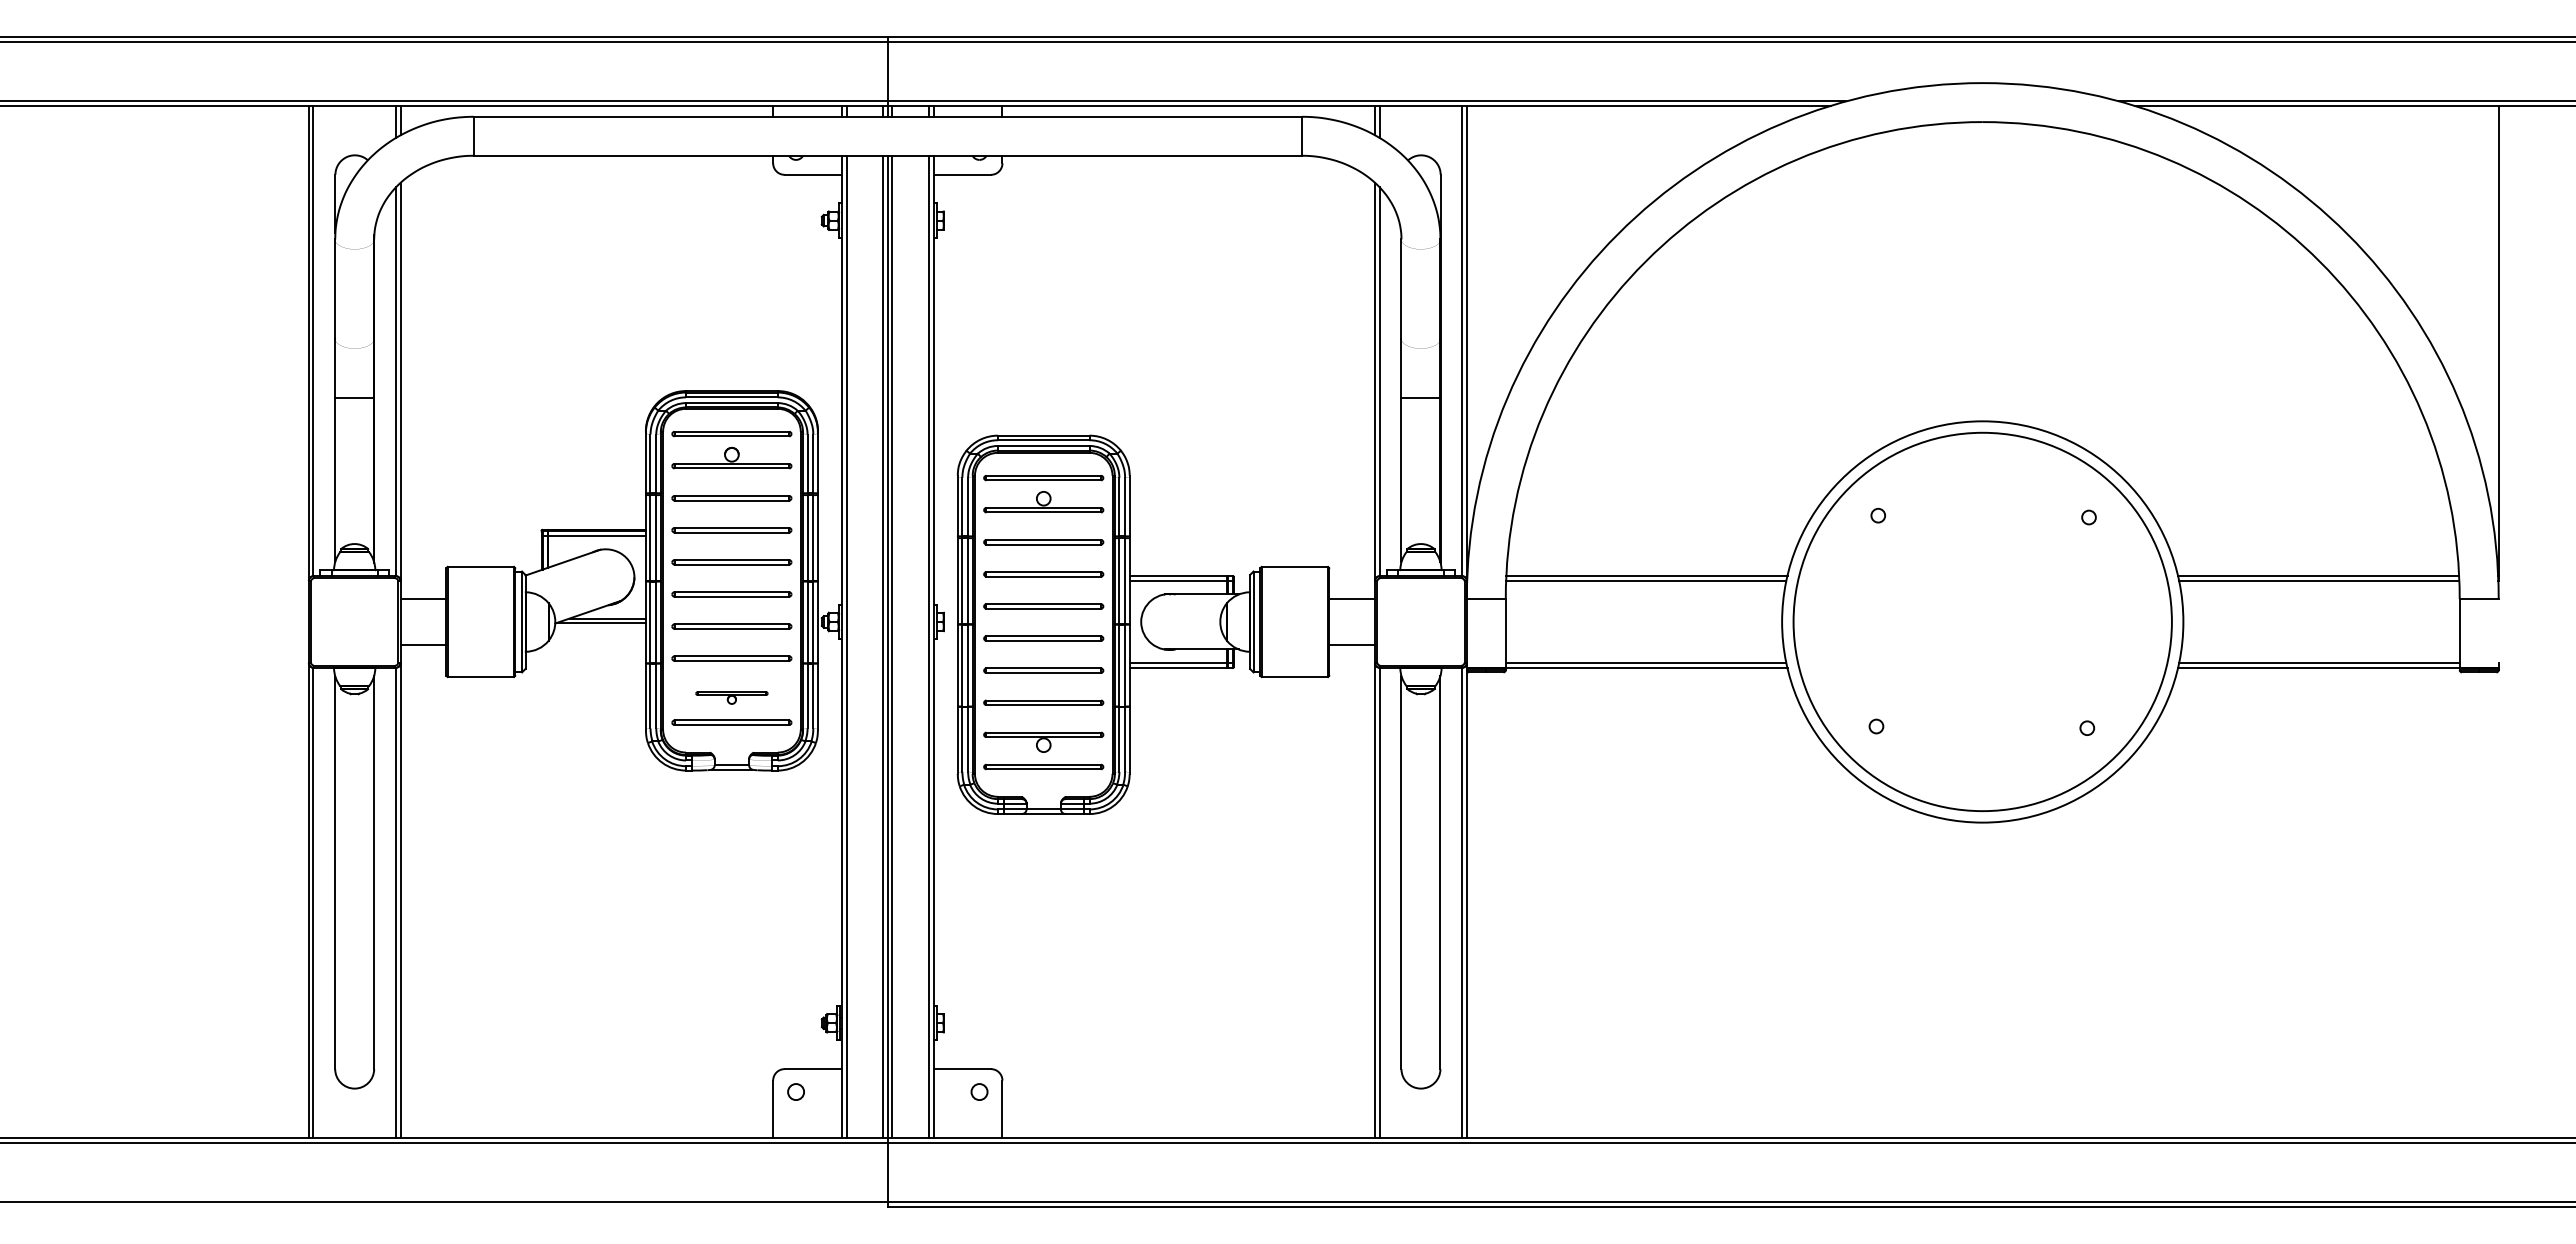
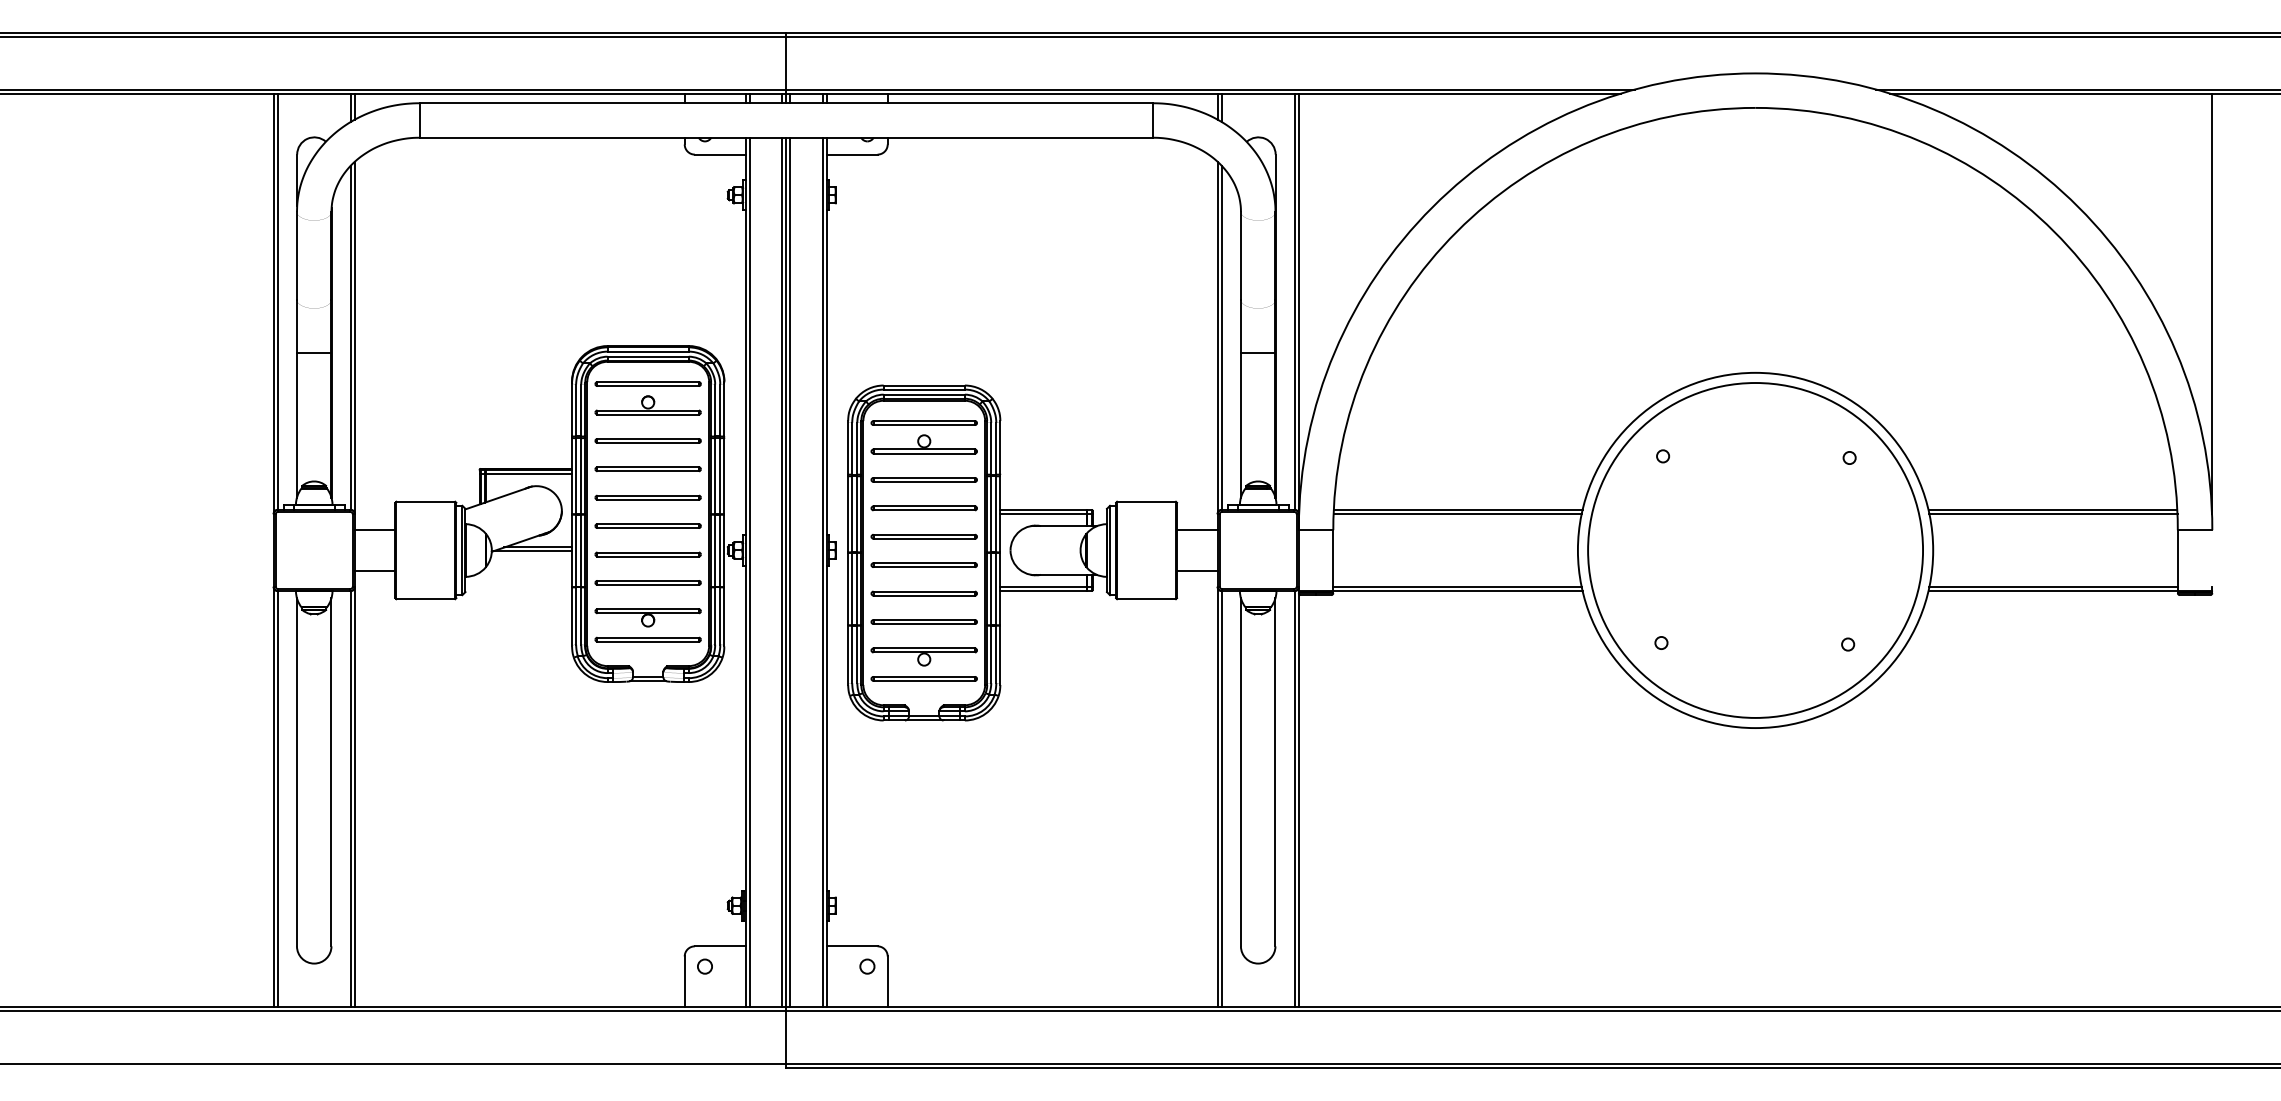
part: (731, 697) -> (647, 617), size x1.67

